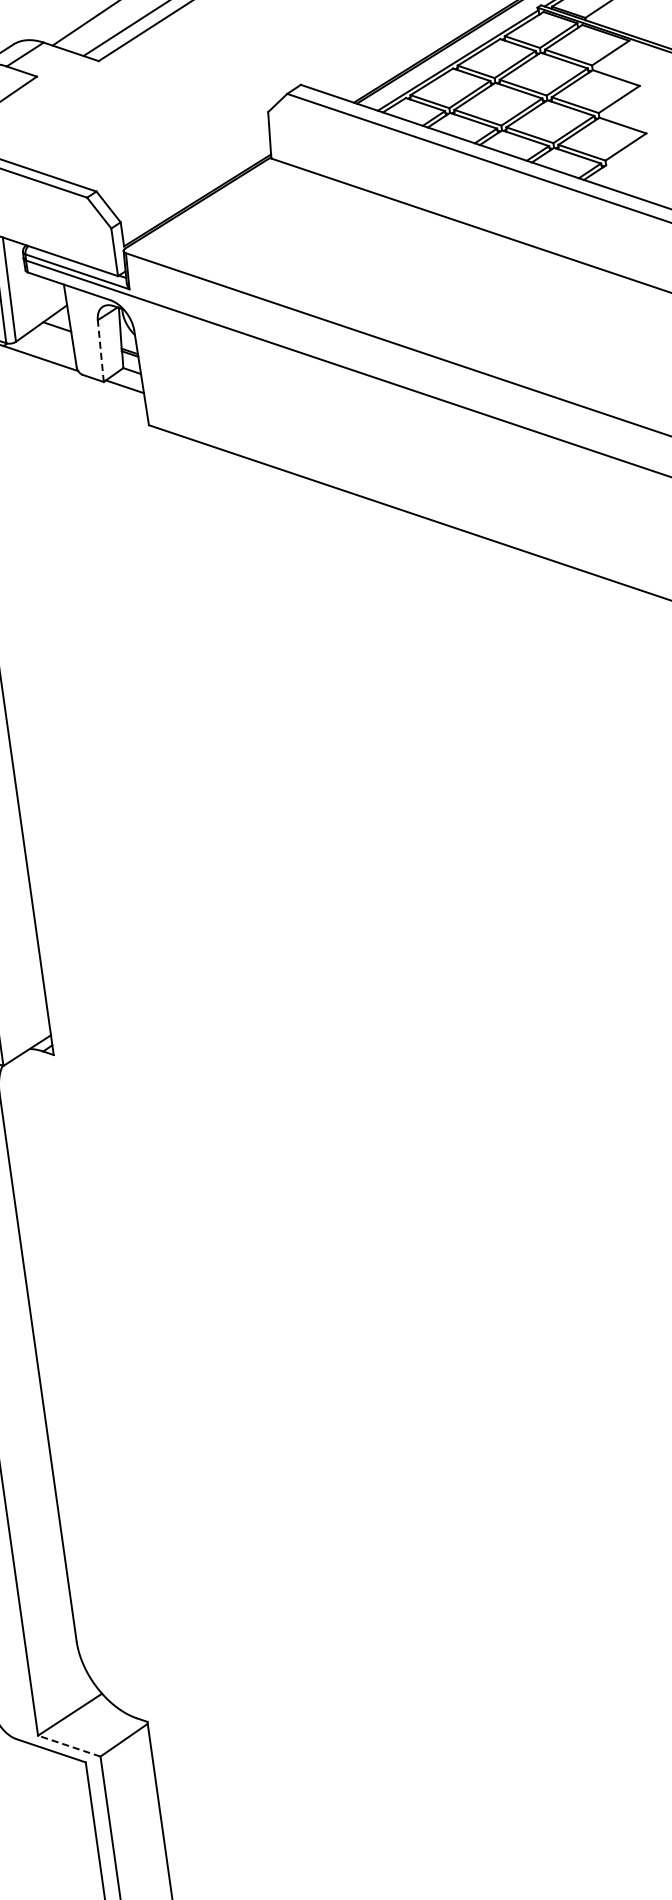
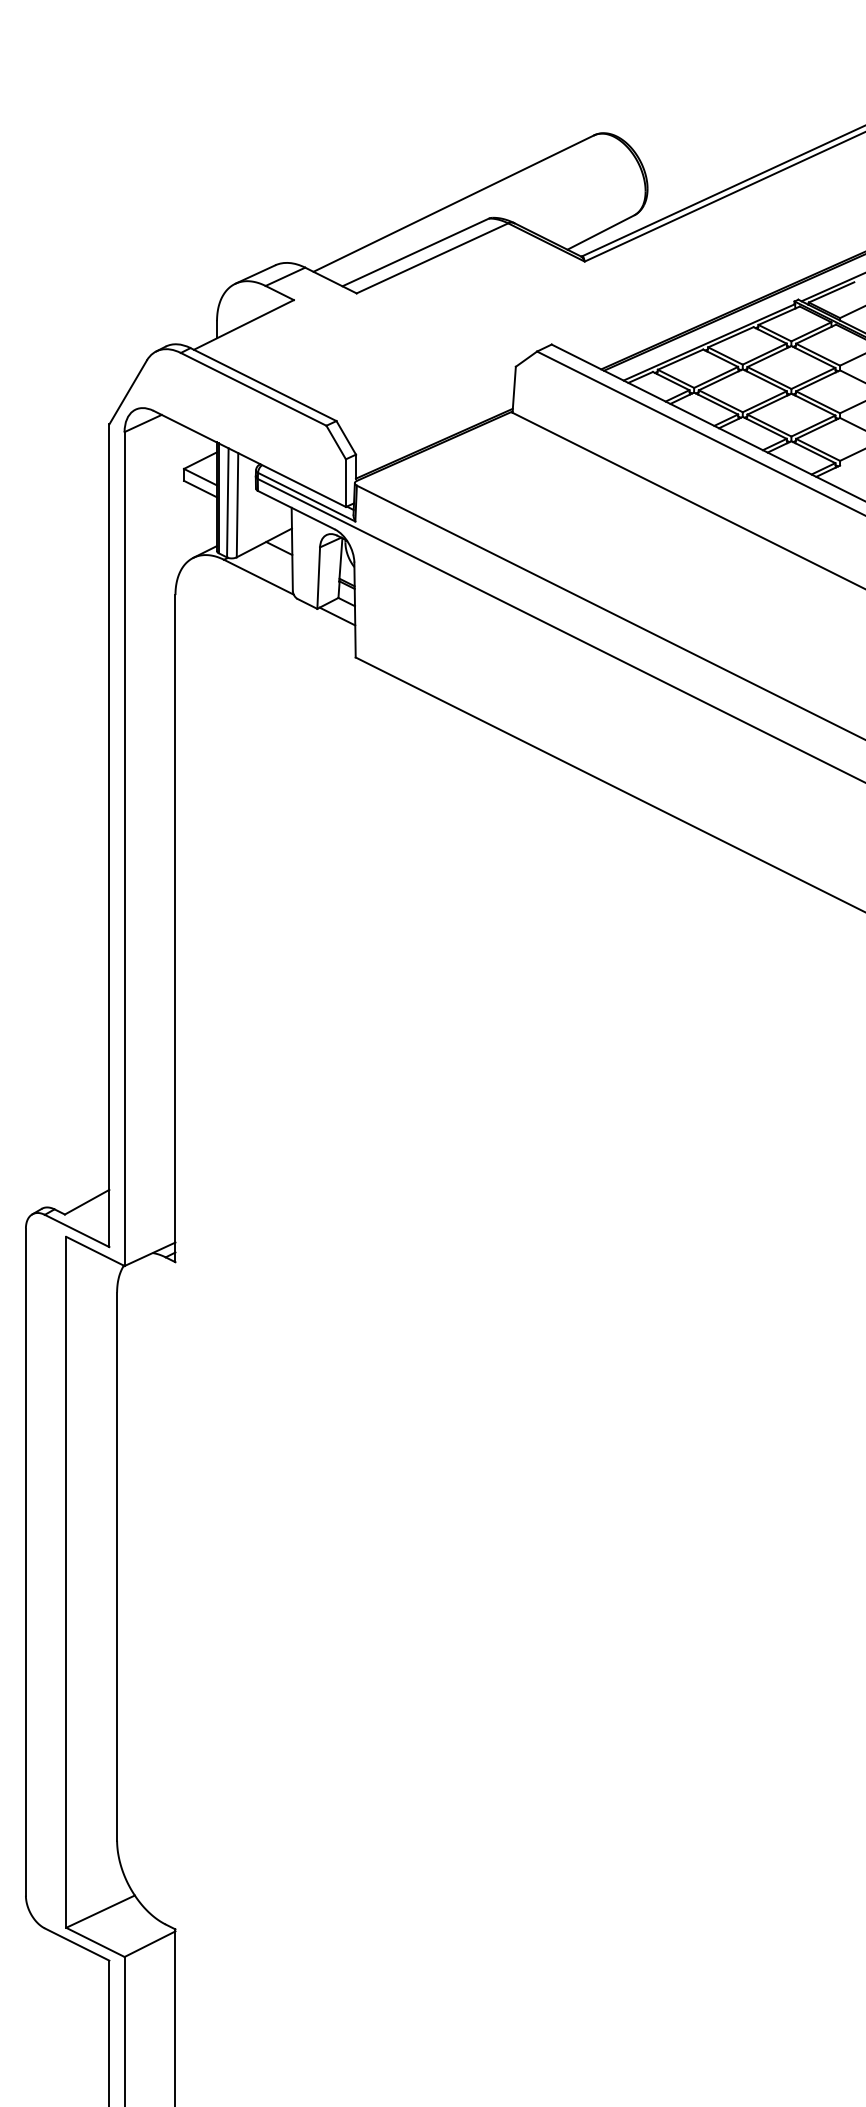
line: (100, 351) -> (318, 578), dashed -> solid
line: (69, 1746) -> (95, 1942), dashed -> solid

